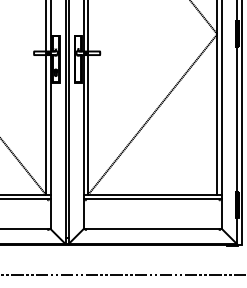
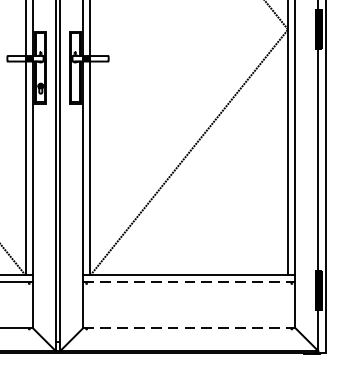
line: (153, 199) -> (190, 282), solid -> dashed
line: (153, 229) -> (190, 328), solid -> dashed

